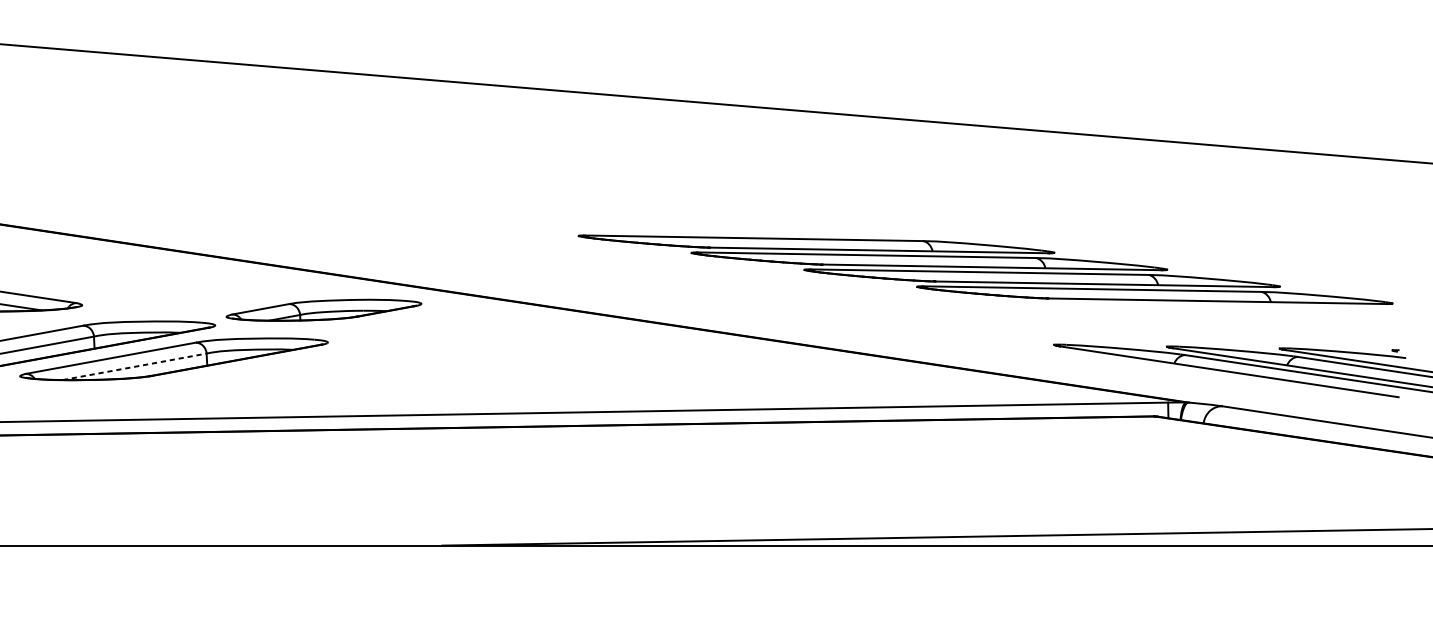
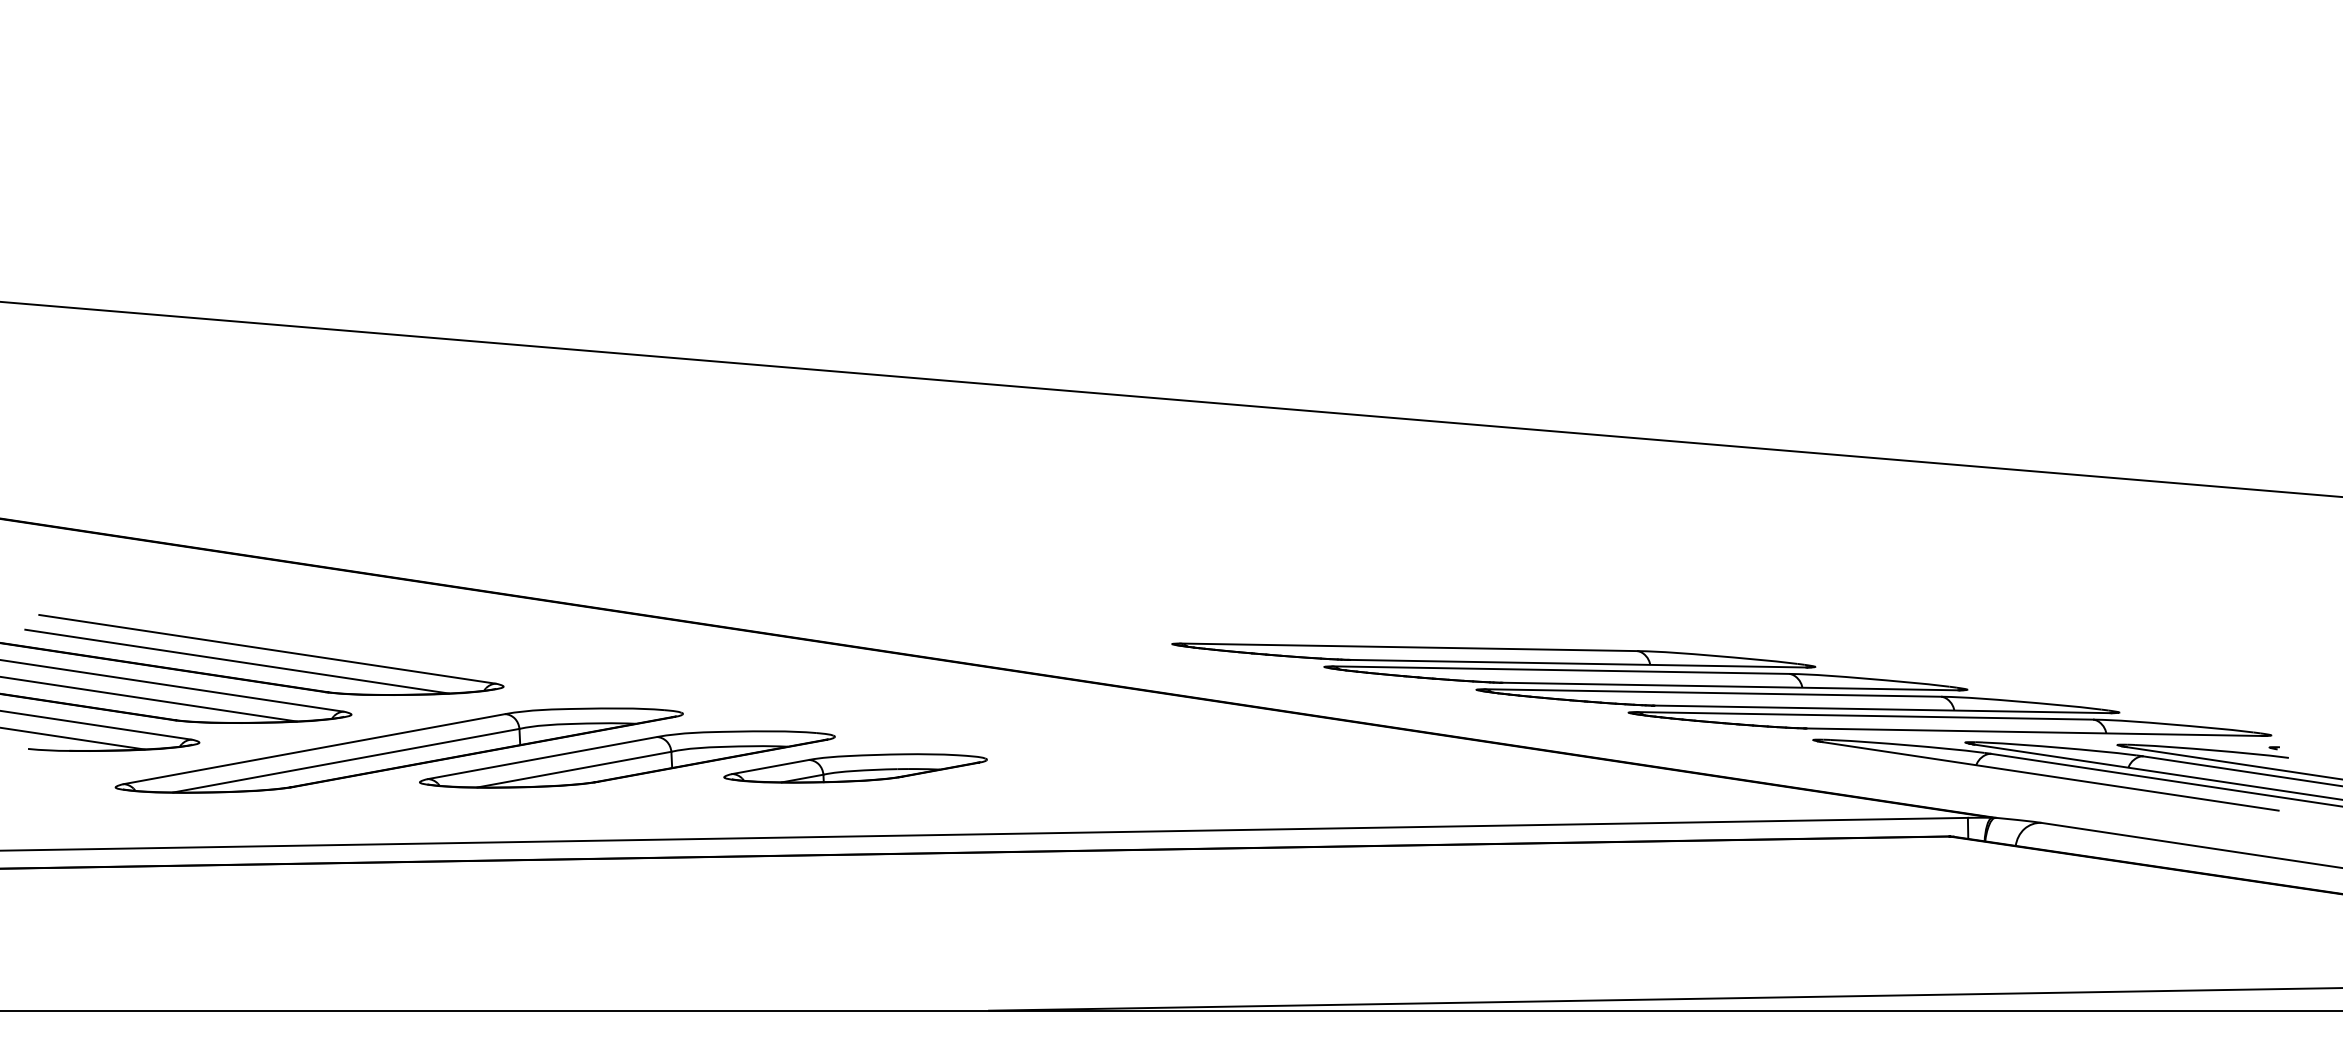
part: (985, 269) -> (1721, 689), moved
part: (323, 310) -> (855, 768), moved
line: (134, 366) -> (574, 769), dashed -> solid

